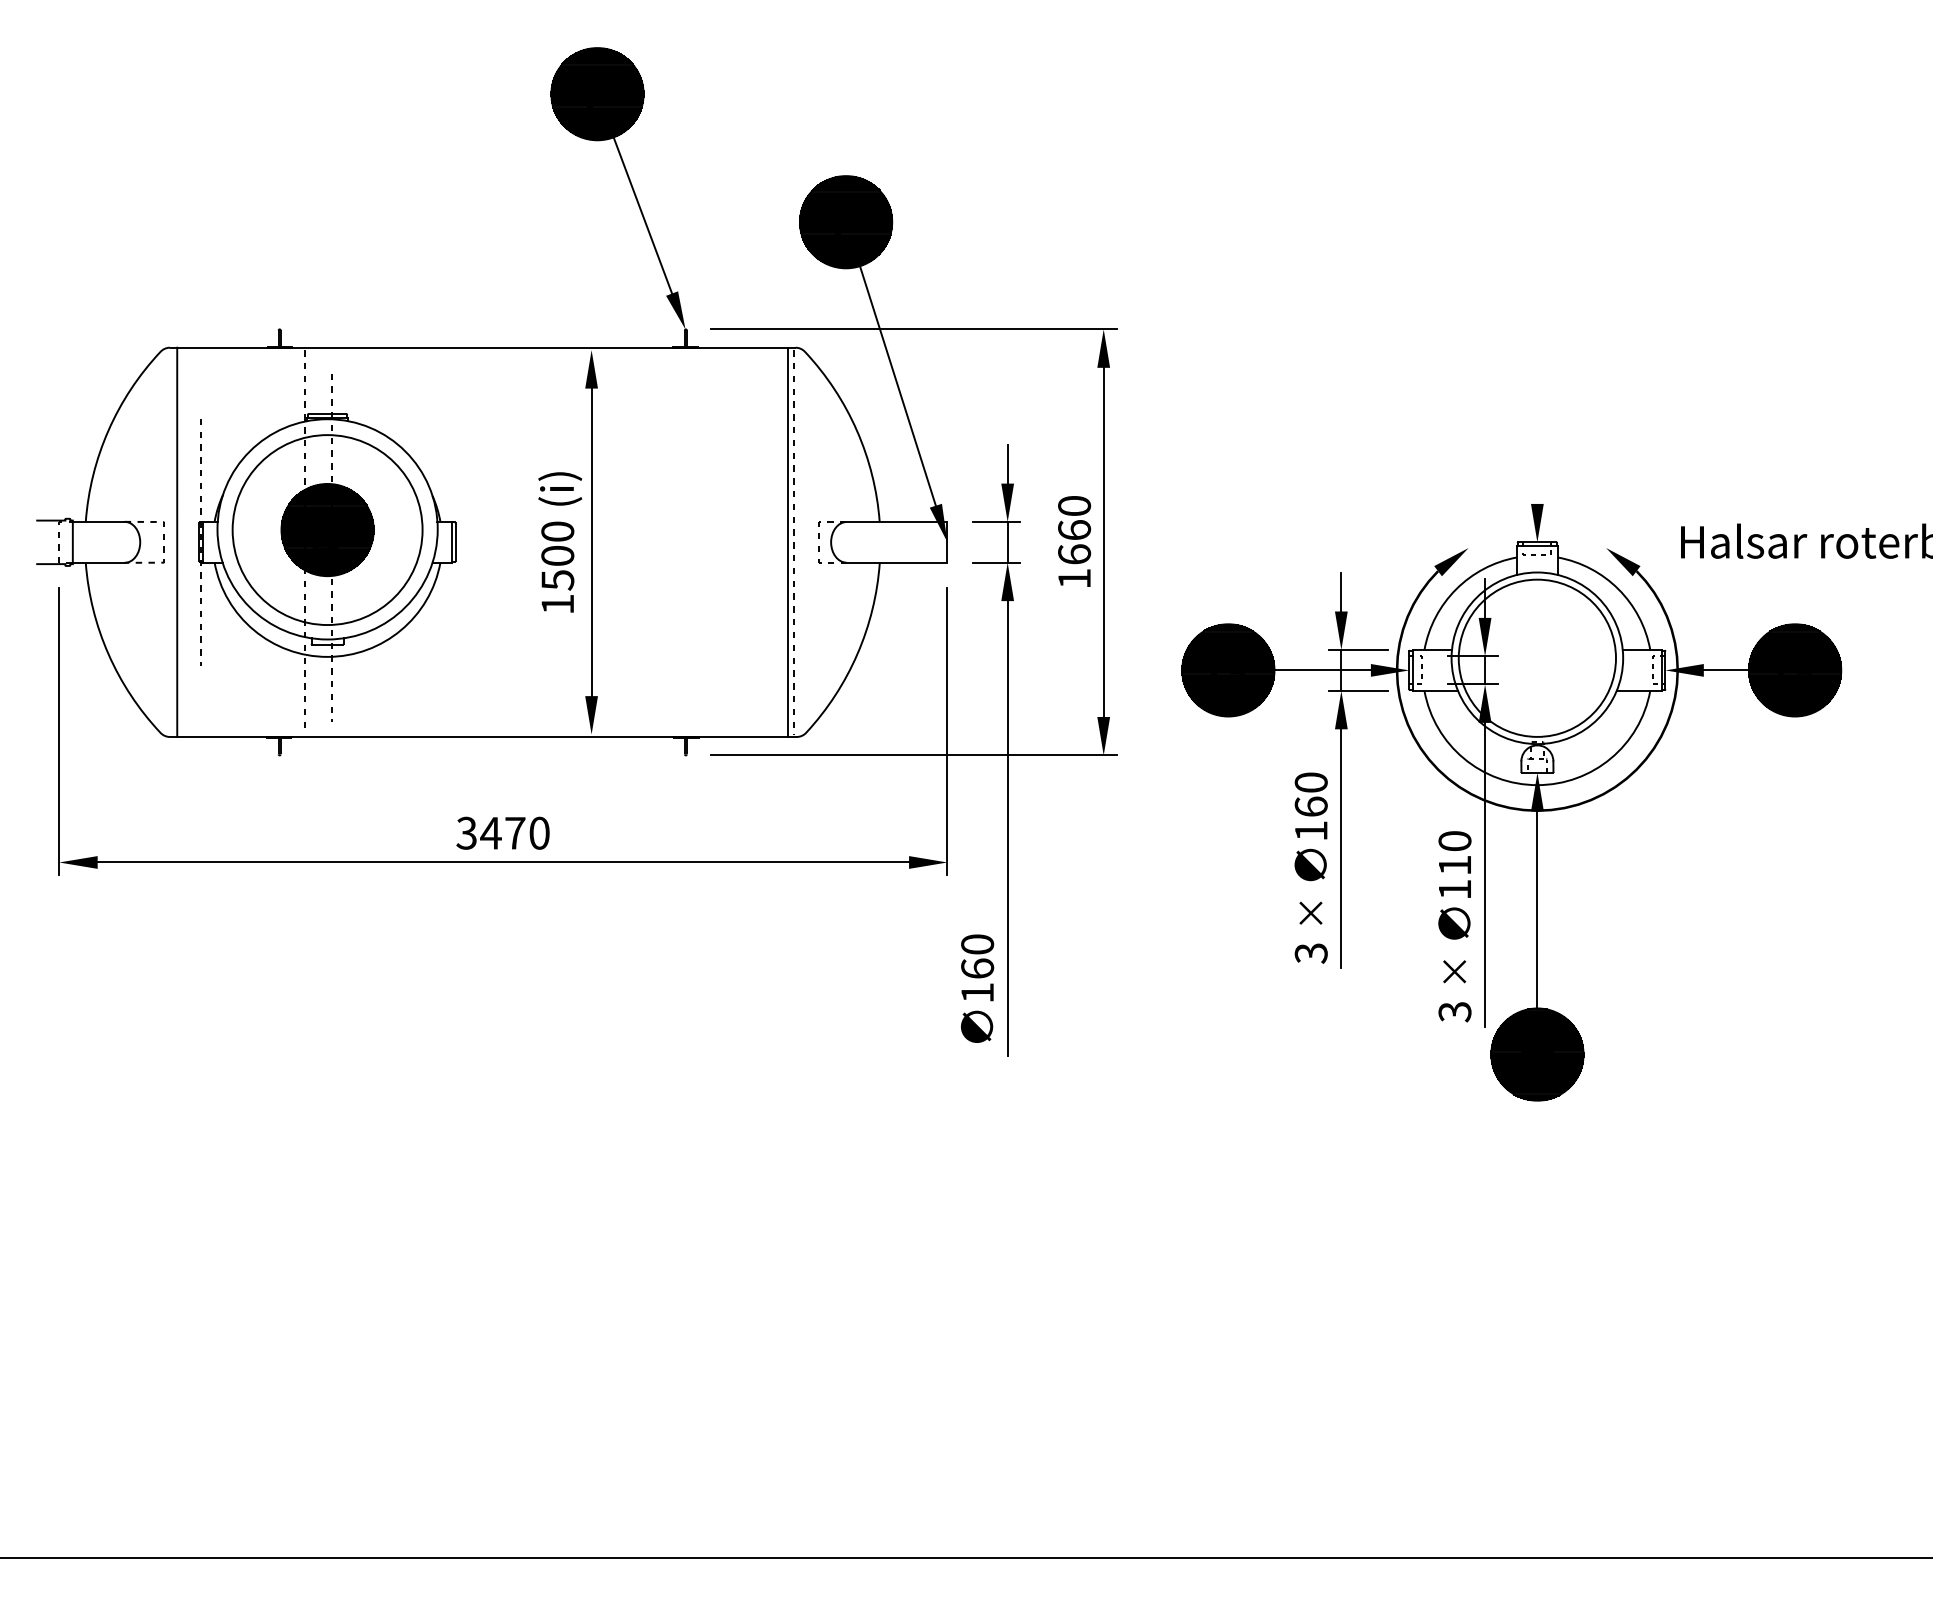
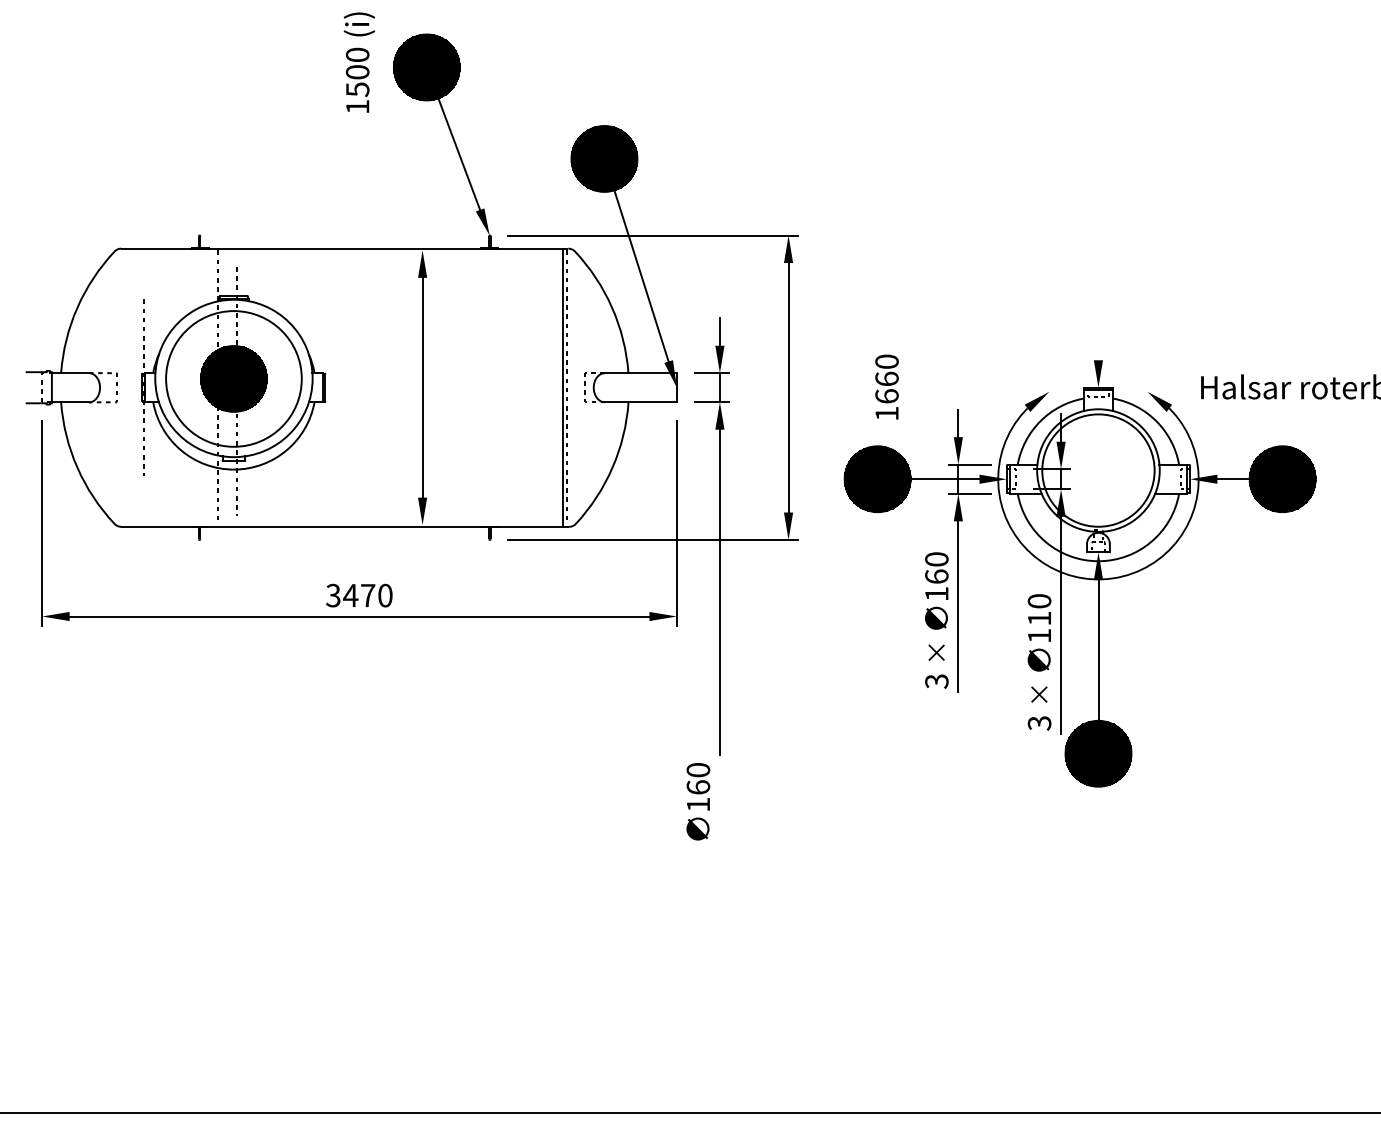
text: (1074, 541) -> (887, 387), moved
line: (177, 542) -> (126, 387), removed
text: (560, 542) -> (359, 62), moved
text: (977, 988) -> (698, 801), moved

